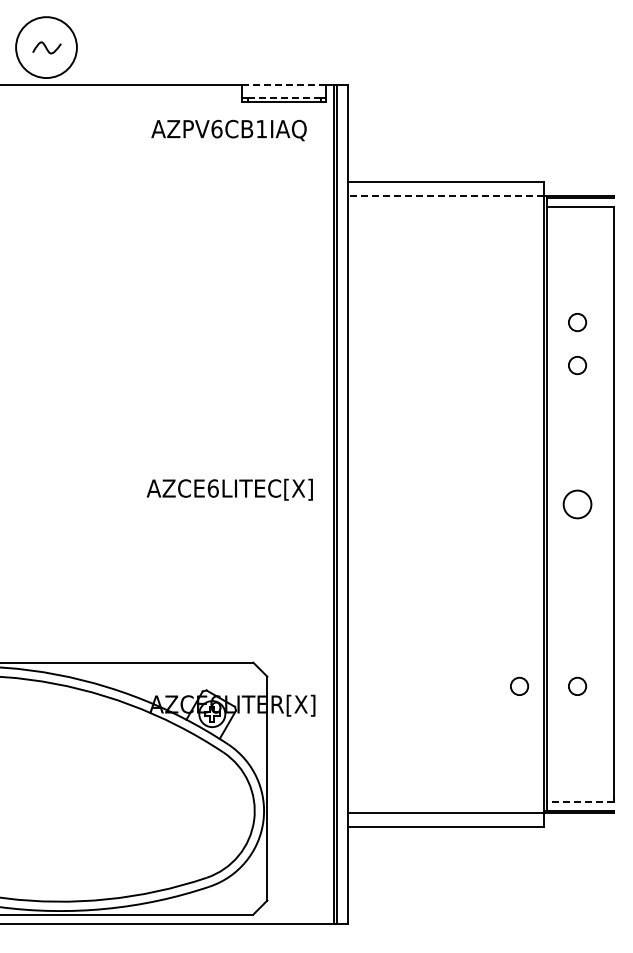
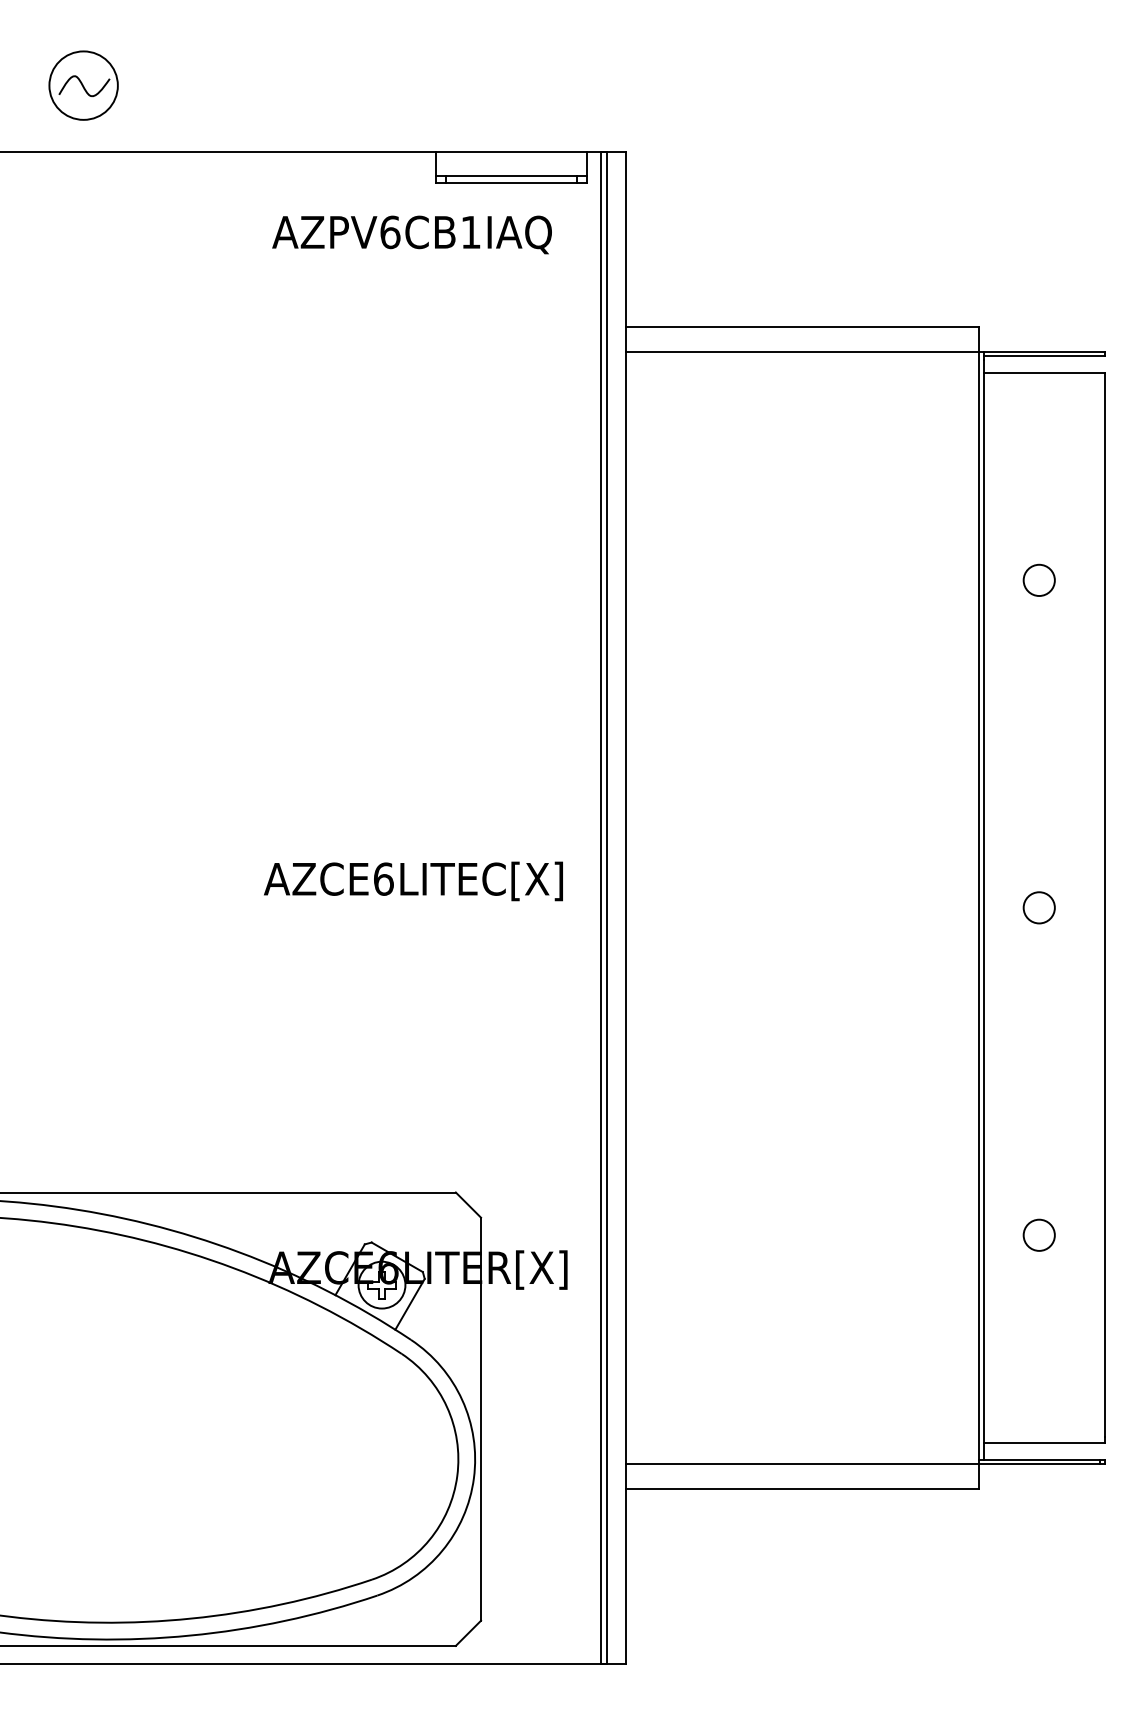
circle: (46, 47) -> (83, 85), size x0.62
line: (284, 84) -> (511, 152), dashed -> solid
line: (284, 97) -> (511, 175), dashed -> solid
line: (445, 195) -> (801, 351), dashed -> solid
circle: (577, 365) -> (1039, 657), removed
circle: (577, 504) -> (1039, 907), size x0.62
circle: (519, 685) -> (934, 1233), removed
line: (580, 801) -> (1044, 1442), dashed -> solid

